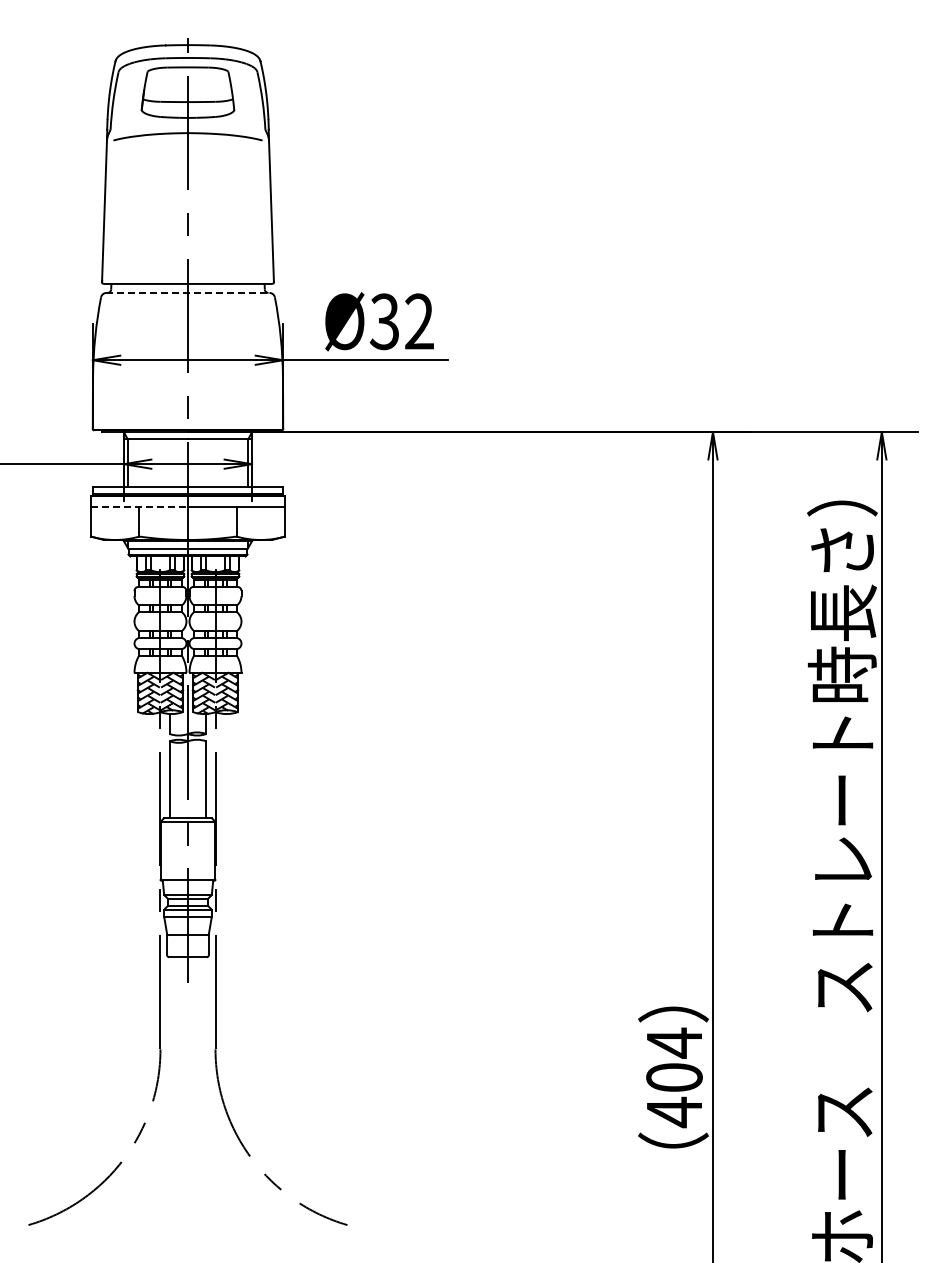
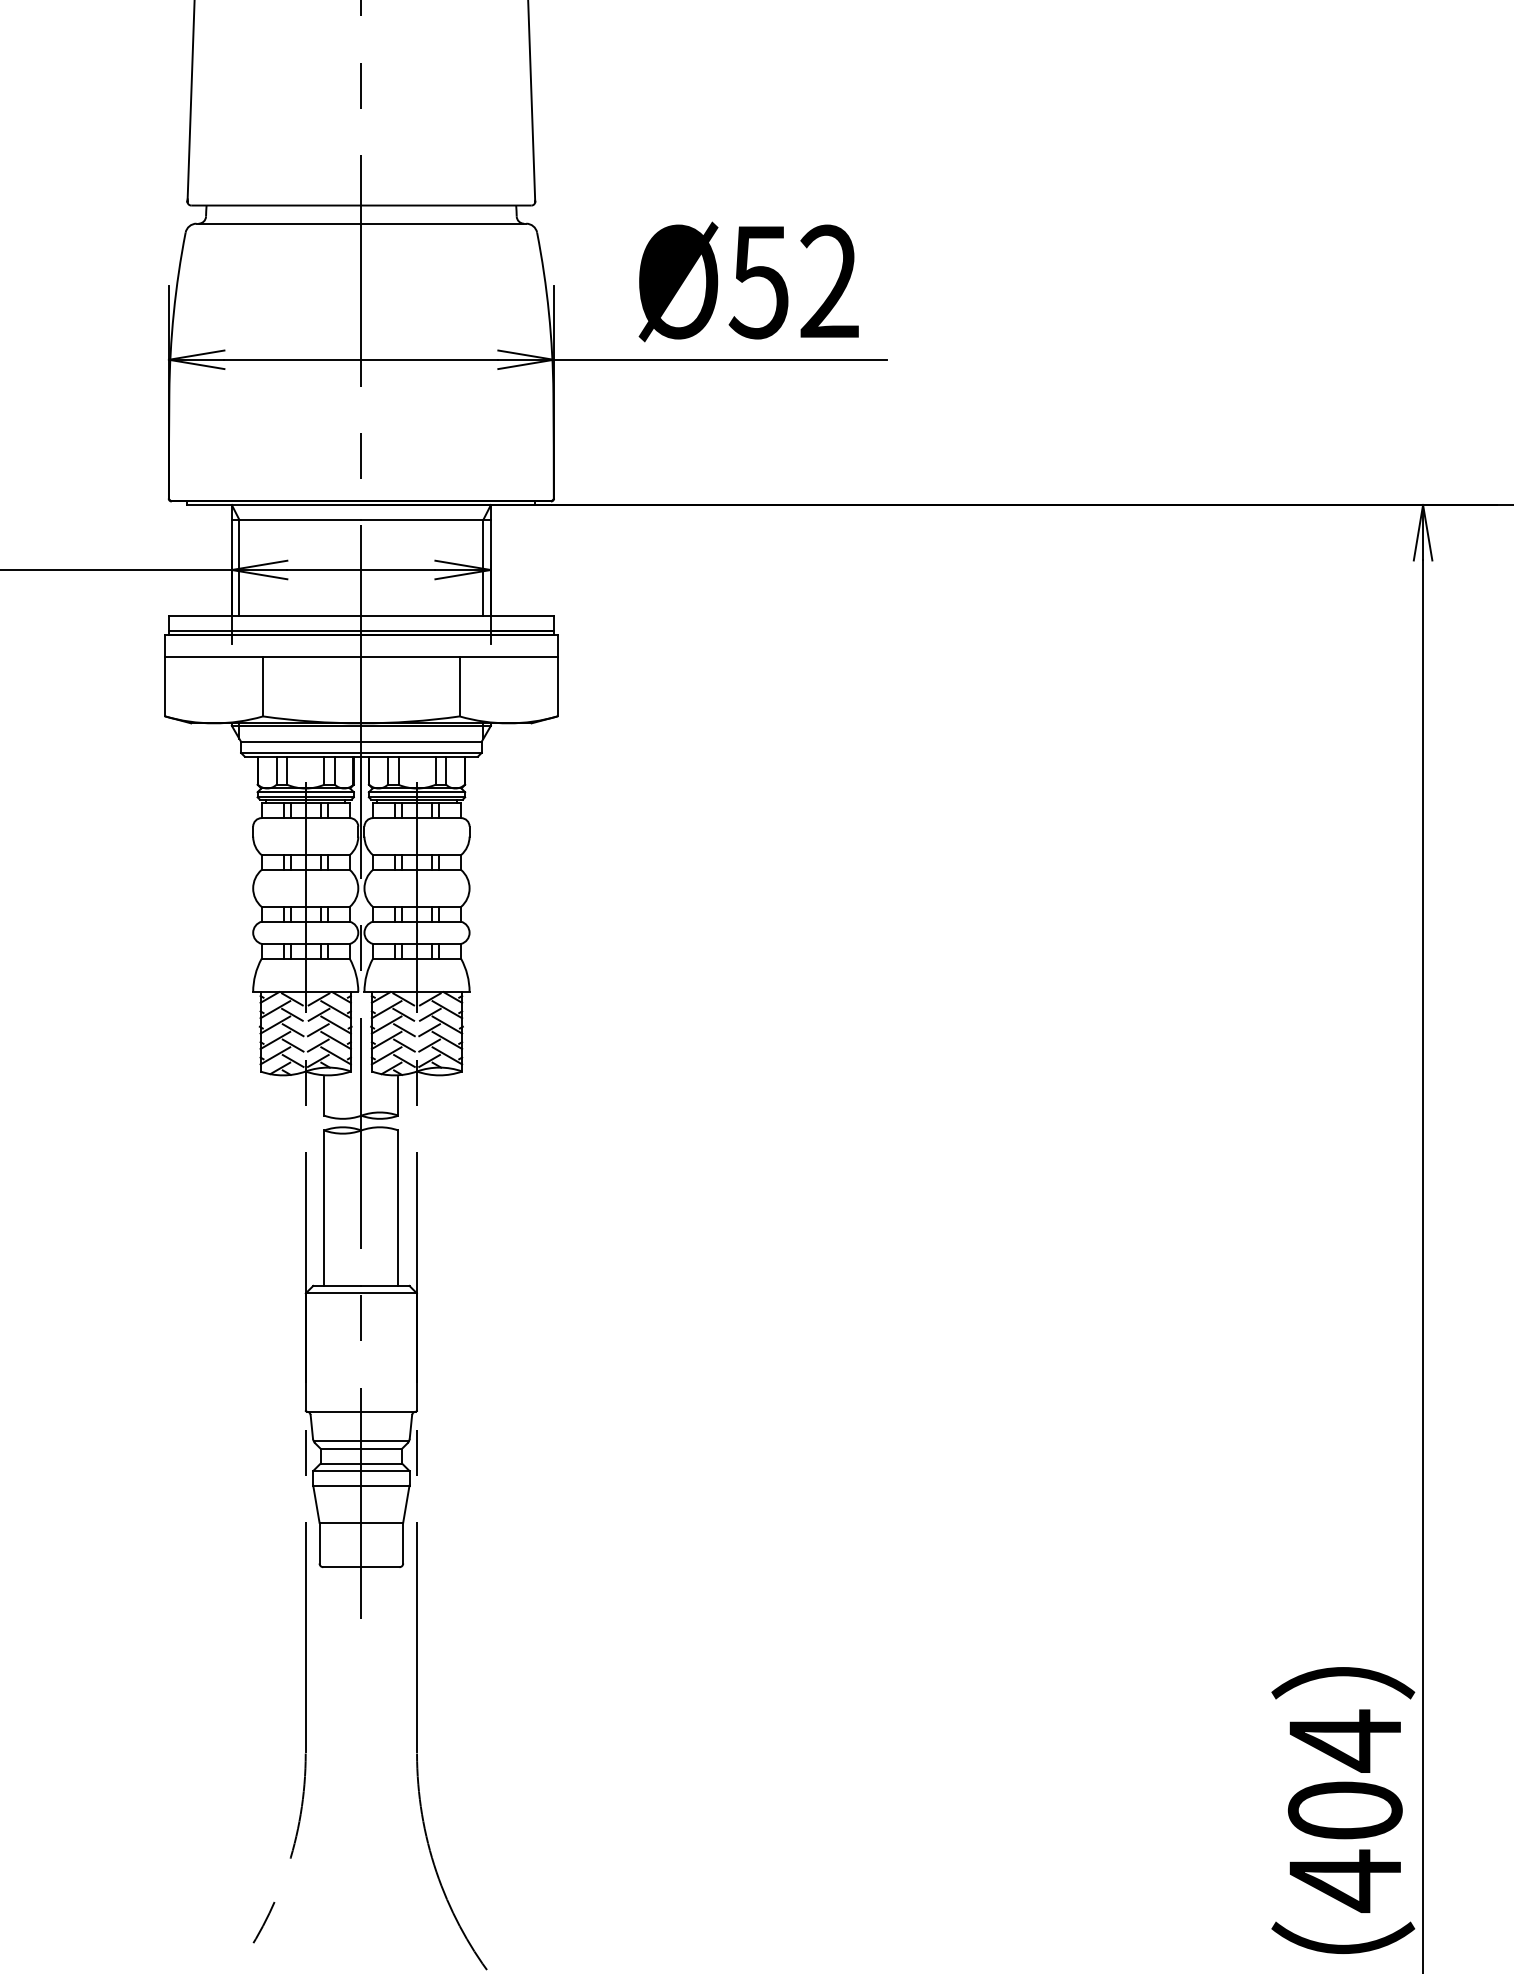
line: (188, 292) -> (362, 222), dashed -> solid
text: (384, 321) -> (758, 281), Ø32 -> Ø52
line: (140, 507) -> (265, 657), dashed -> solid

